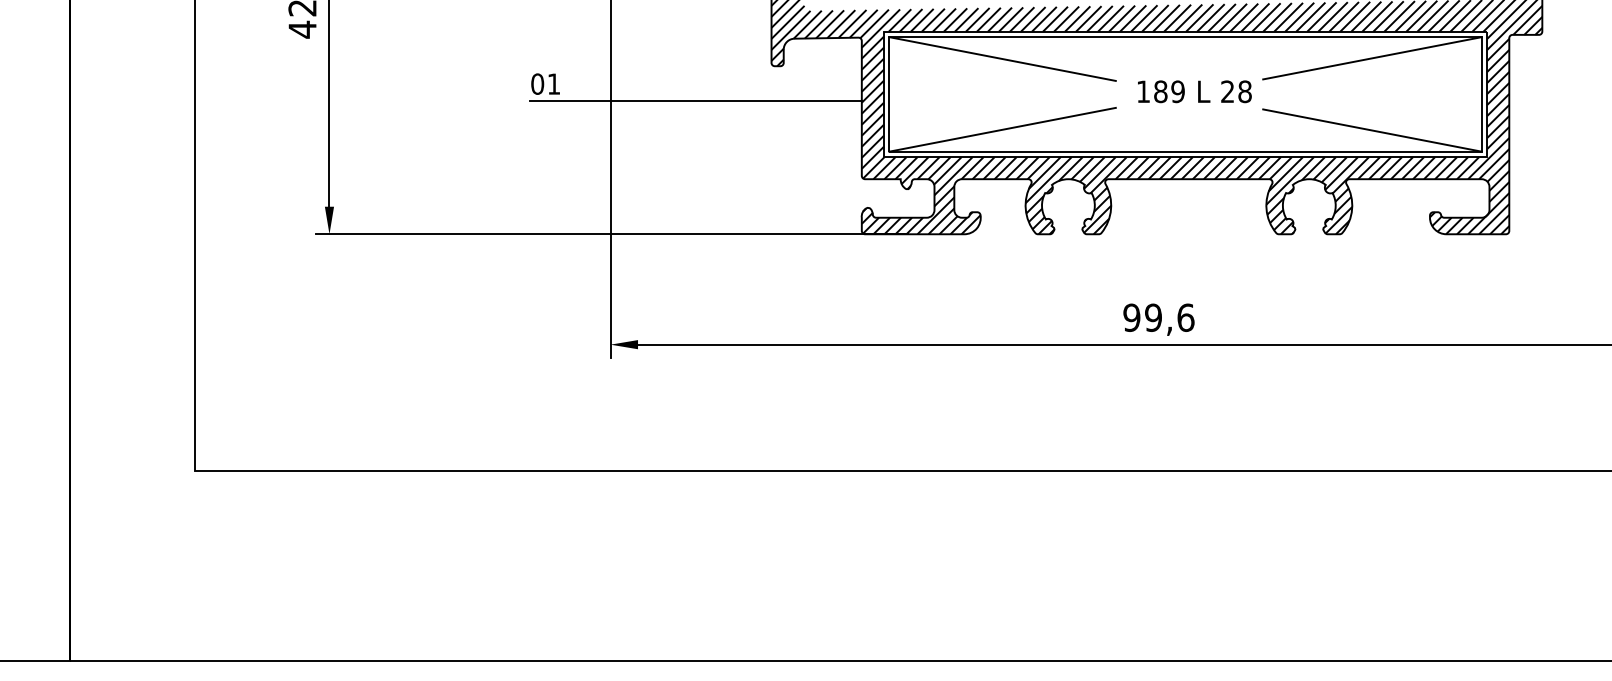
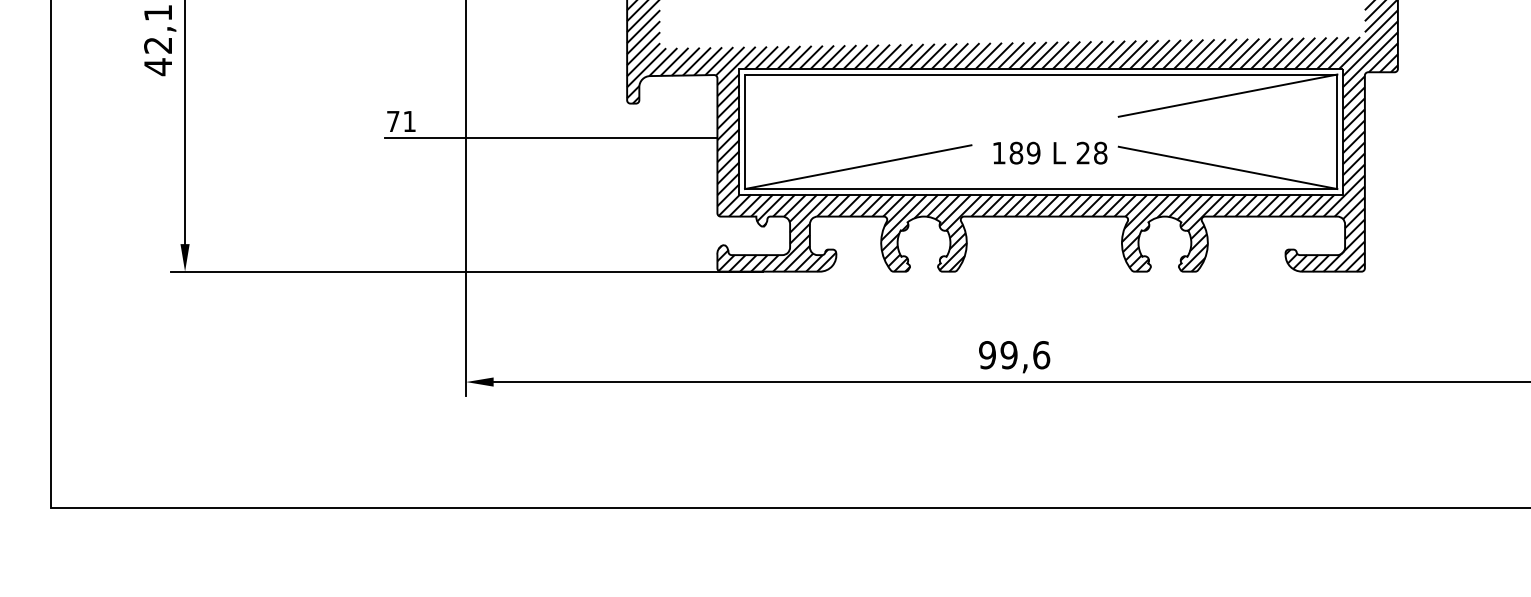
line: (1002, 58) -> (858, 95), removed
text: (537, 83) -> (393, 120), 01 -> 71
text: (1194, 91) -> (1050, 152), moved

